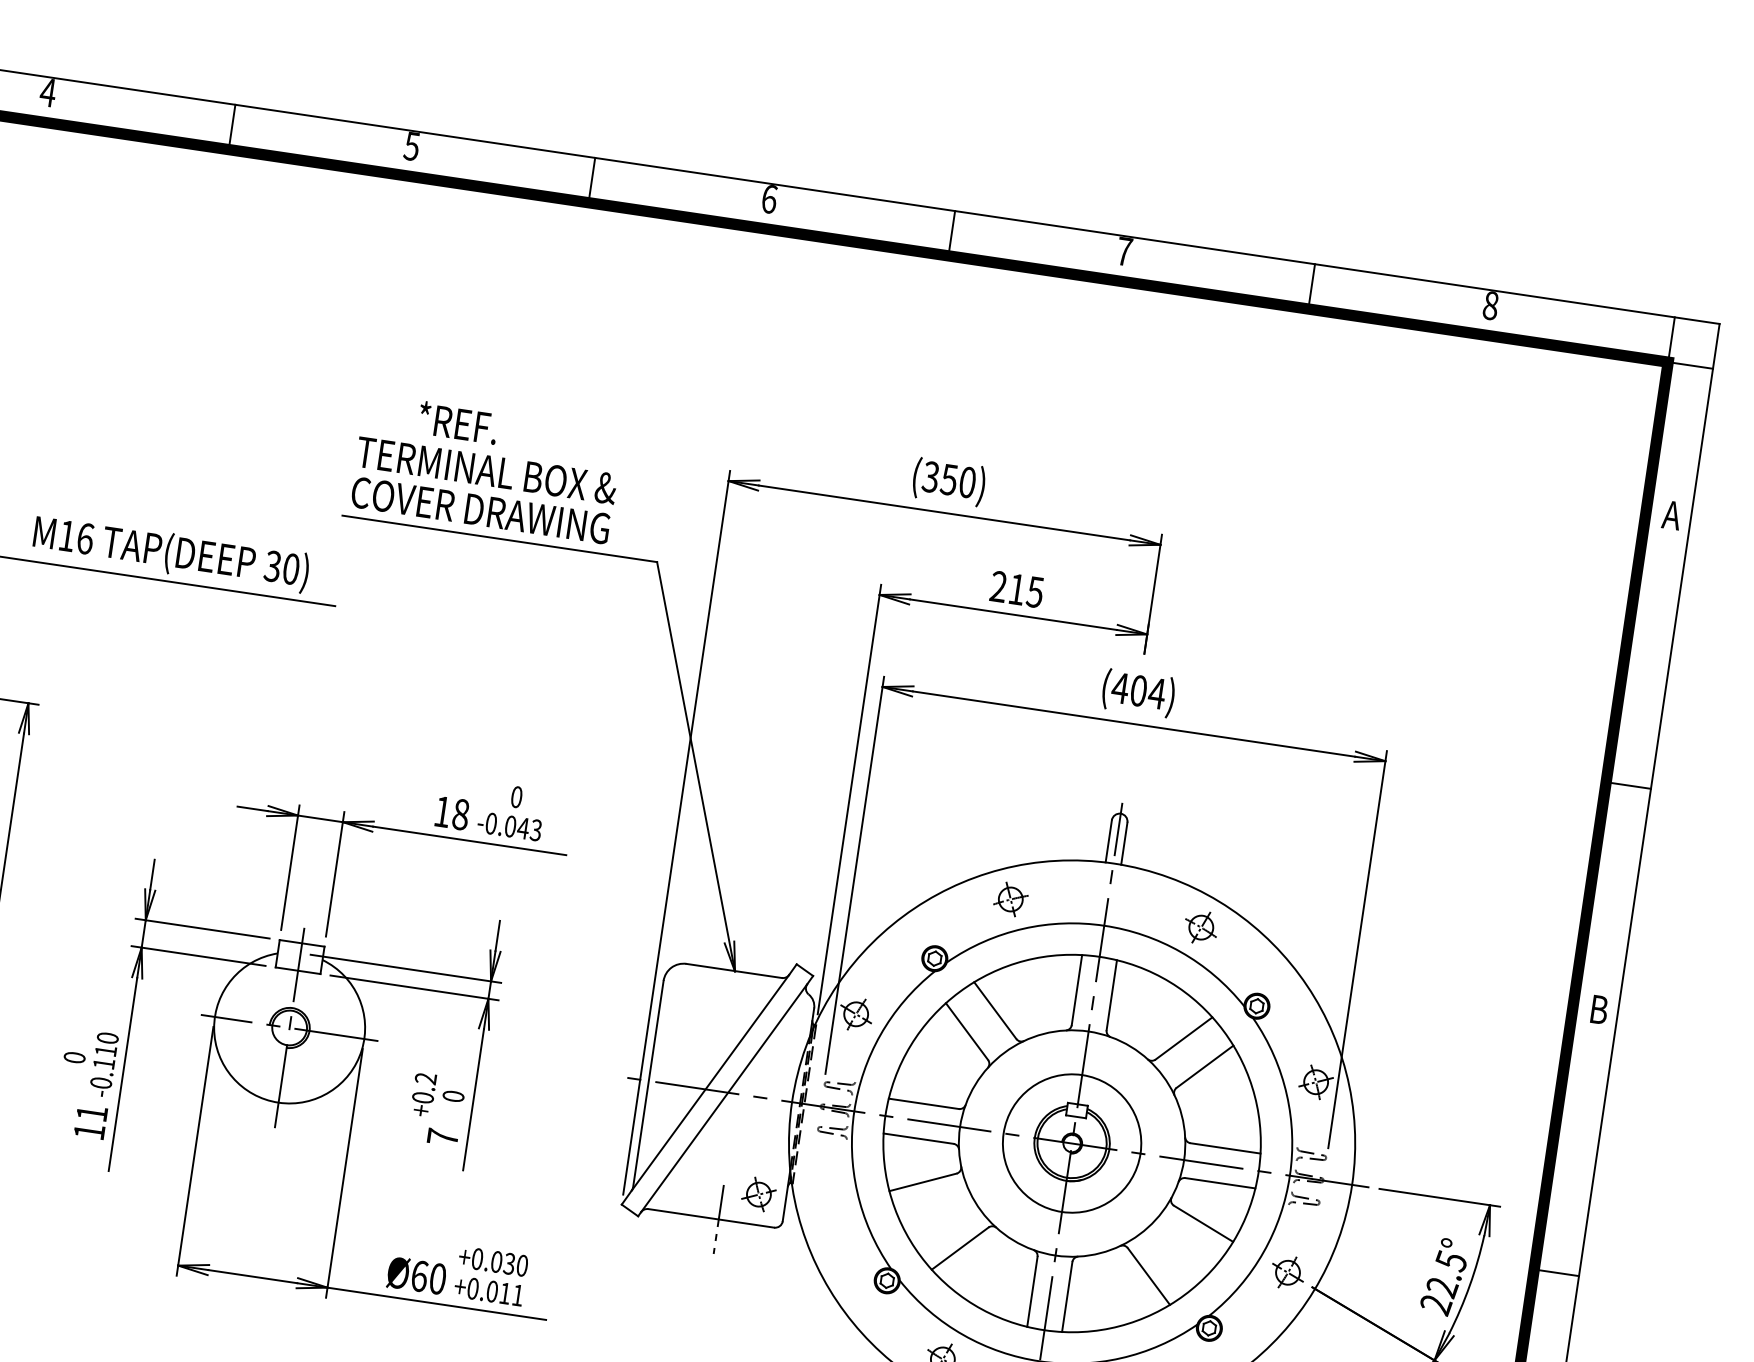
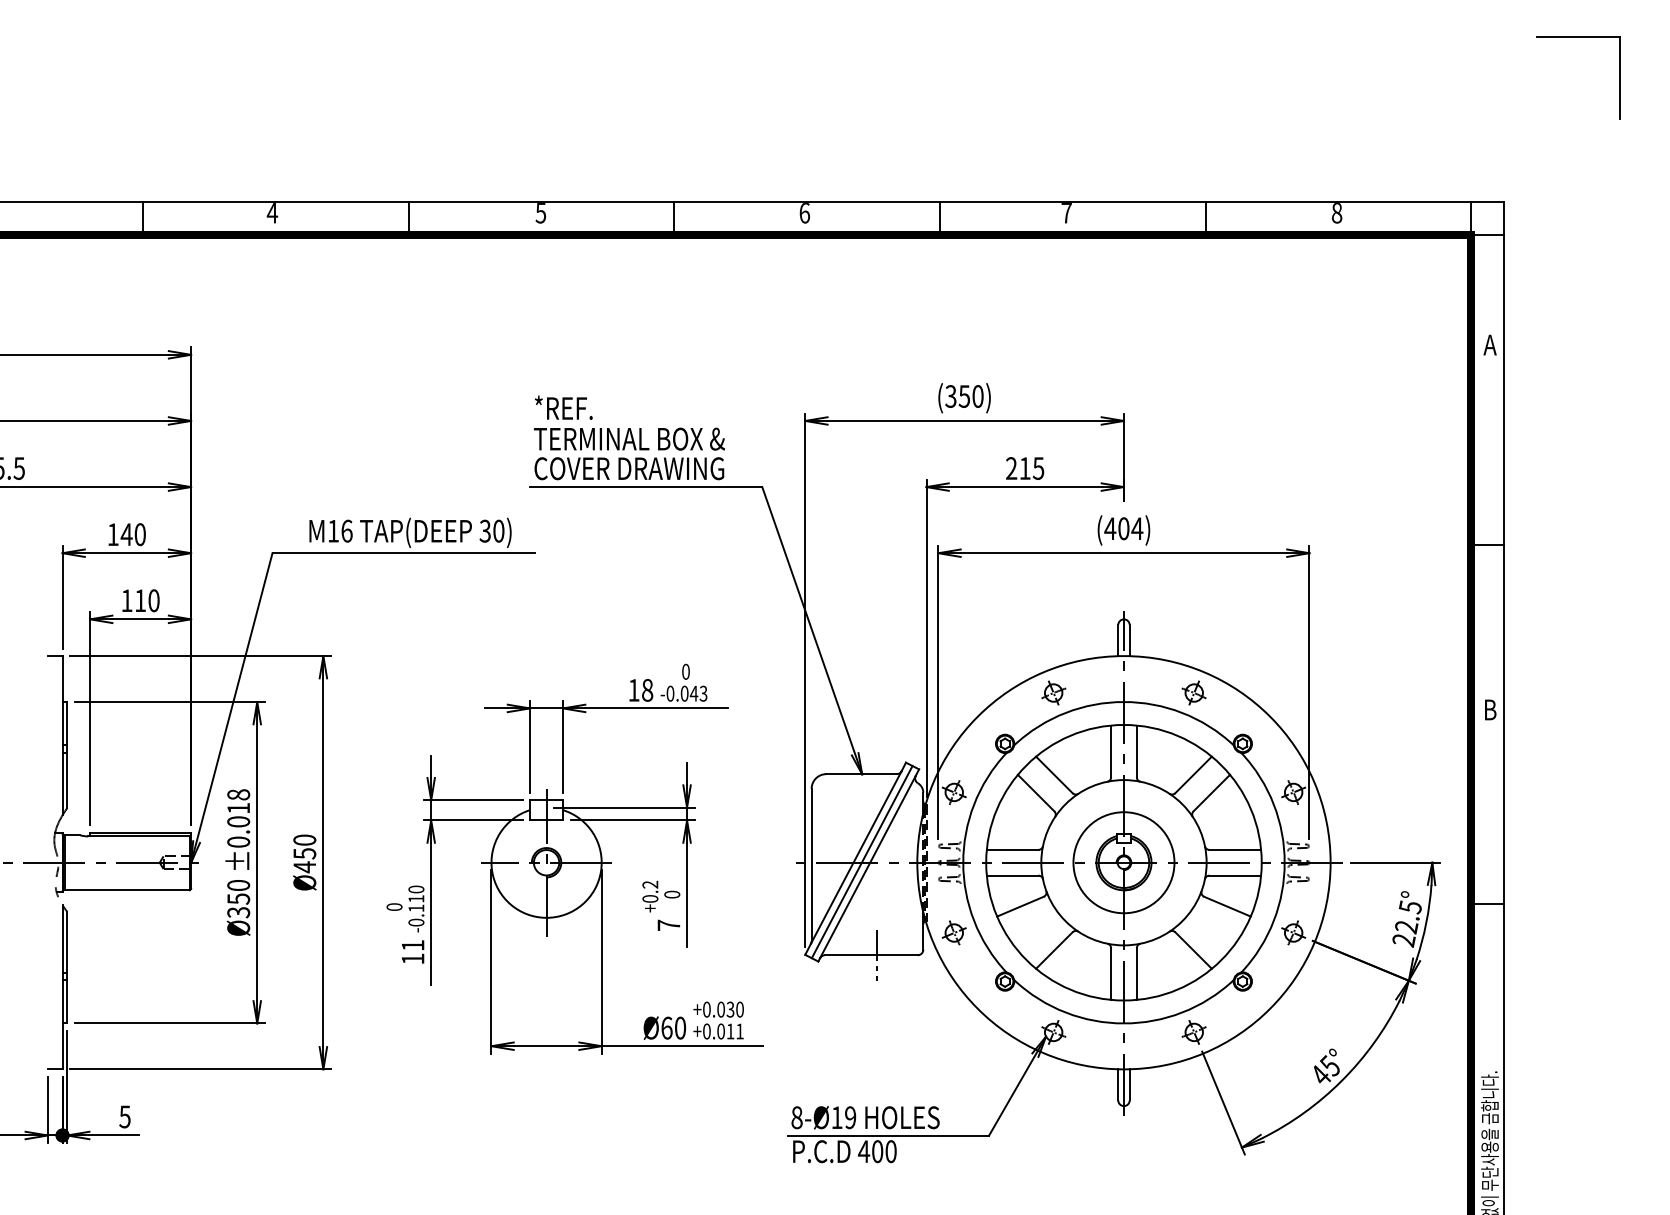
text: (457, 422) -> (563, 407), moved
line: (716, 1090) -> (861, 862), added
part: (757, 1193) -> (953, 932), moved

